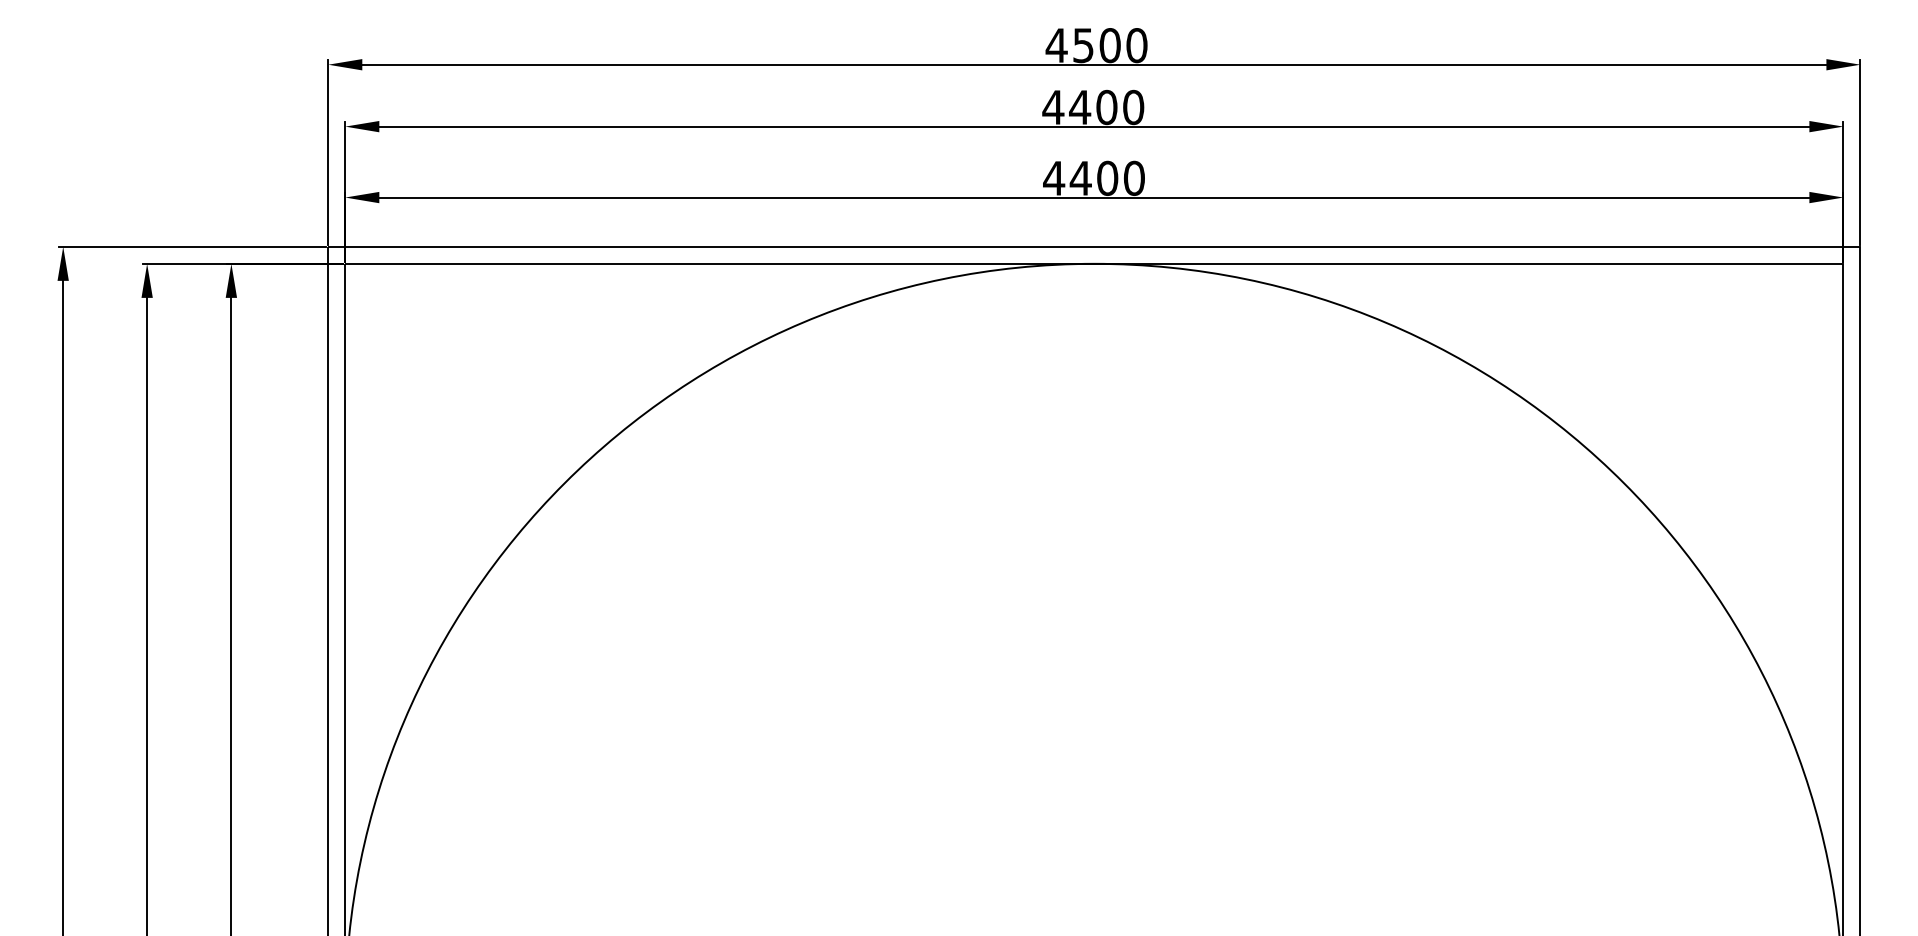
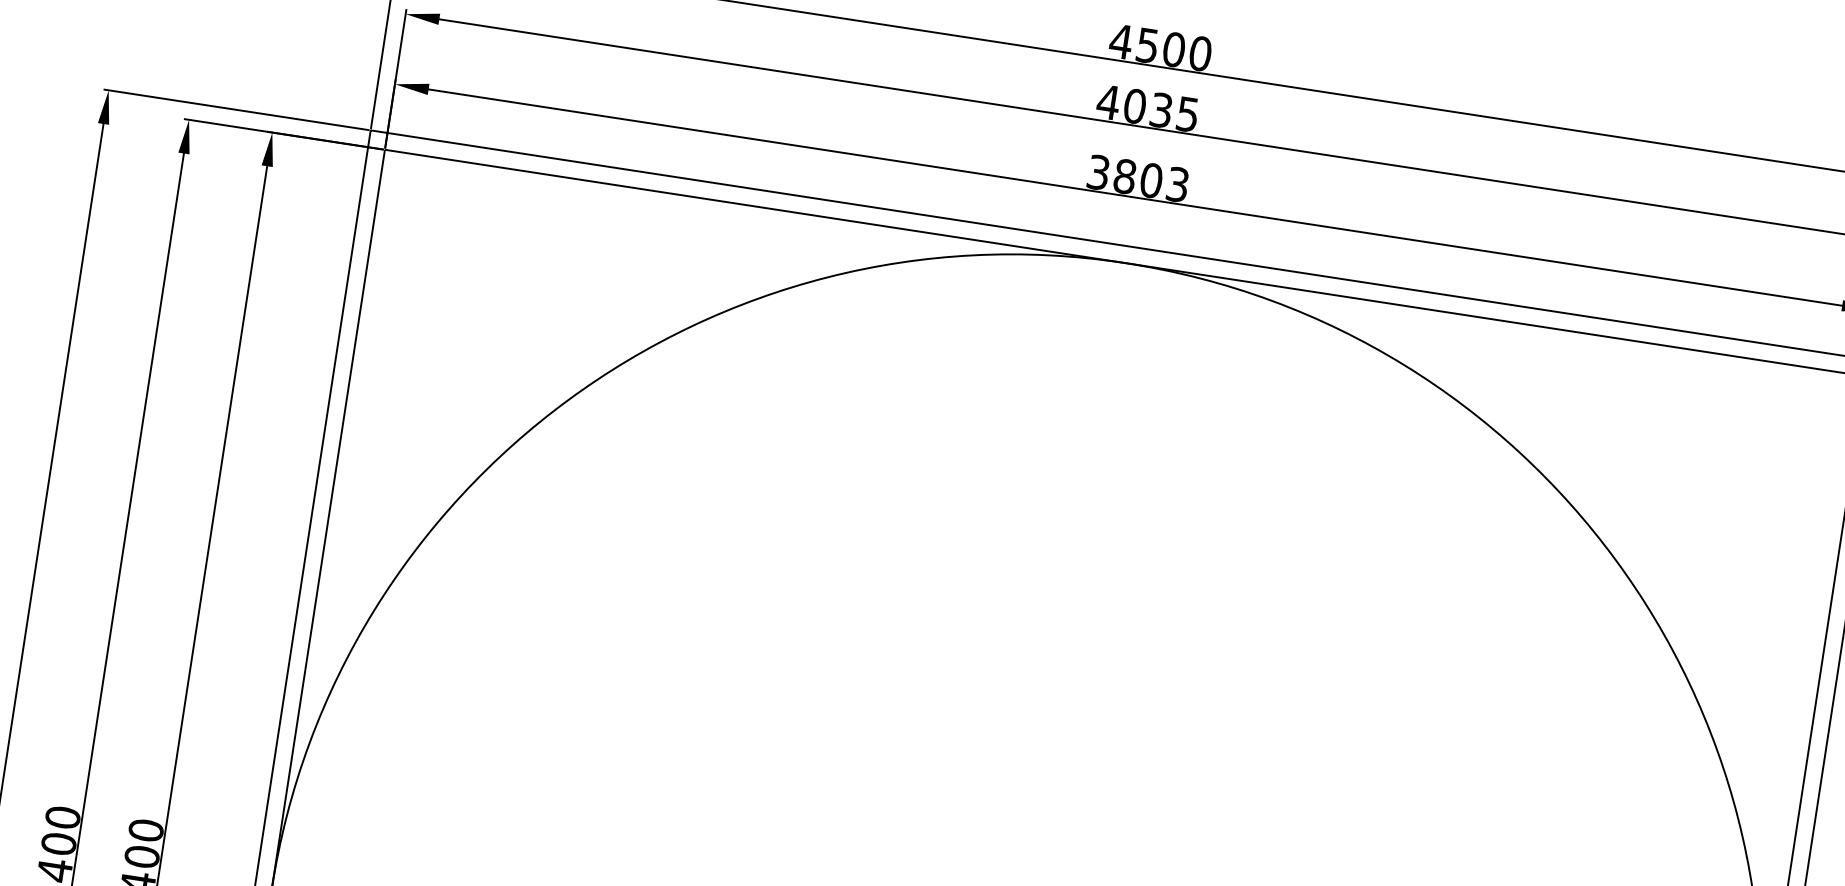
text: (1106, 107) -> (1161, 110), 4400 -> 4035
text: (1093, 177) -> (1137, 177), 4400 -> 3803

